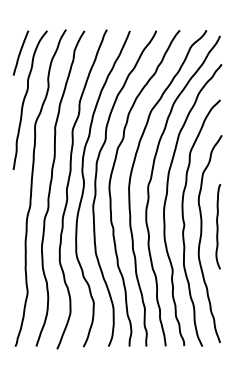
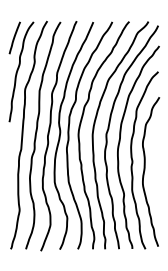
curve: (218, 226) -> (157, 162), removed

